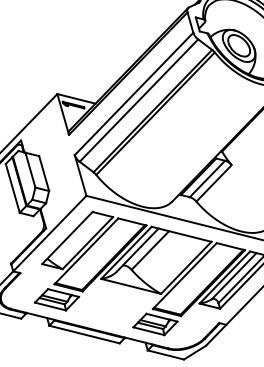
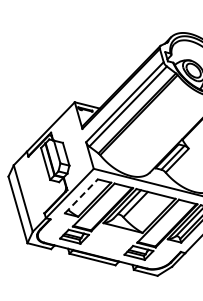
line: (67, 238) -> (81, 196), solid -> dashed

